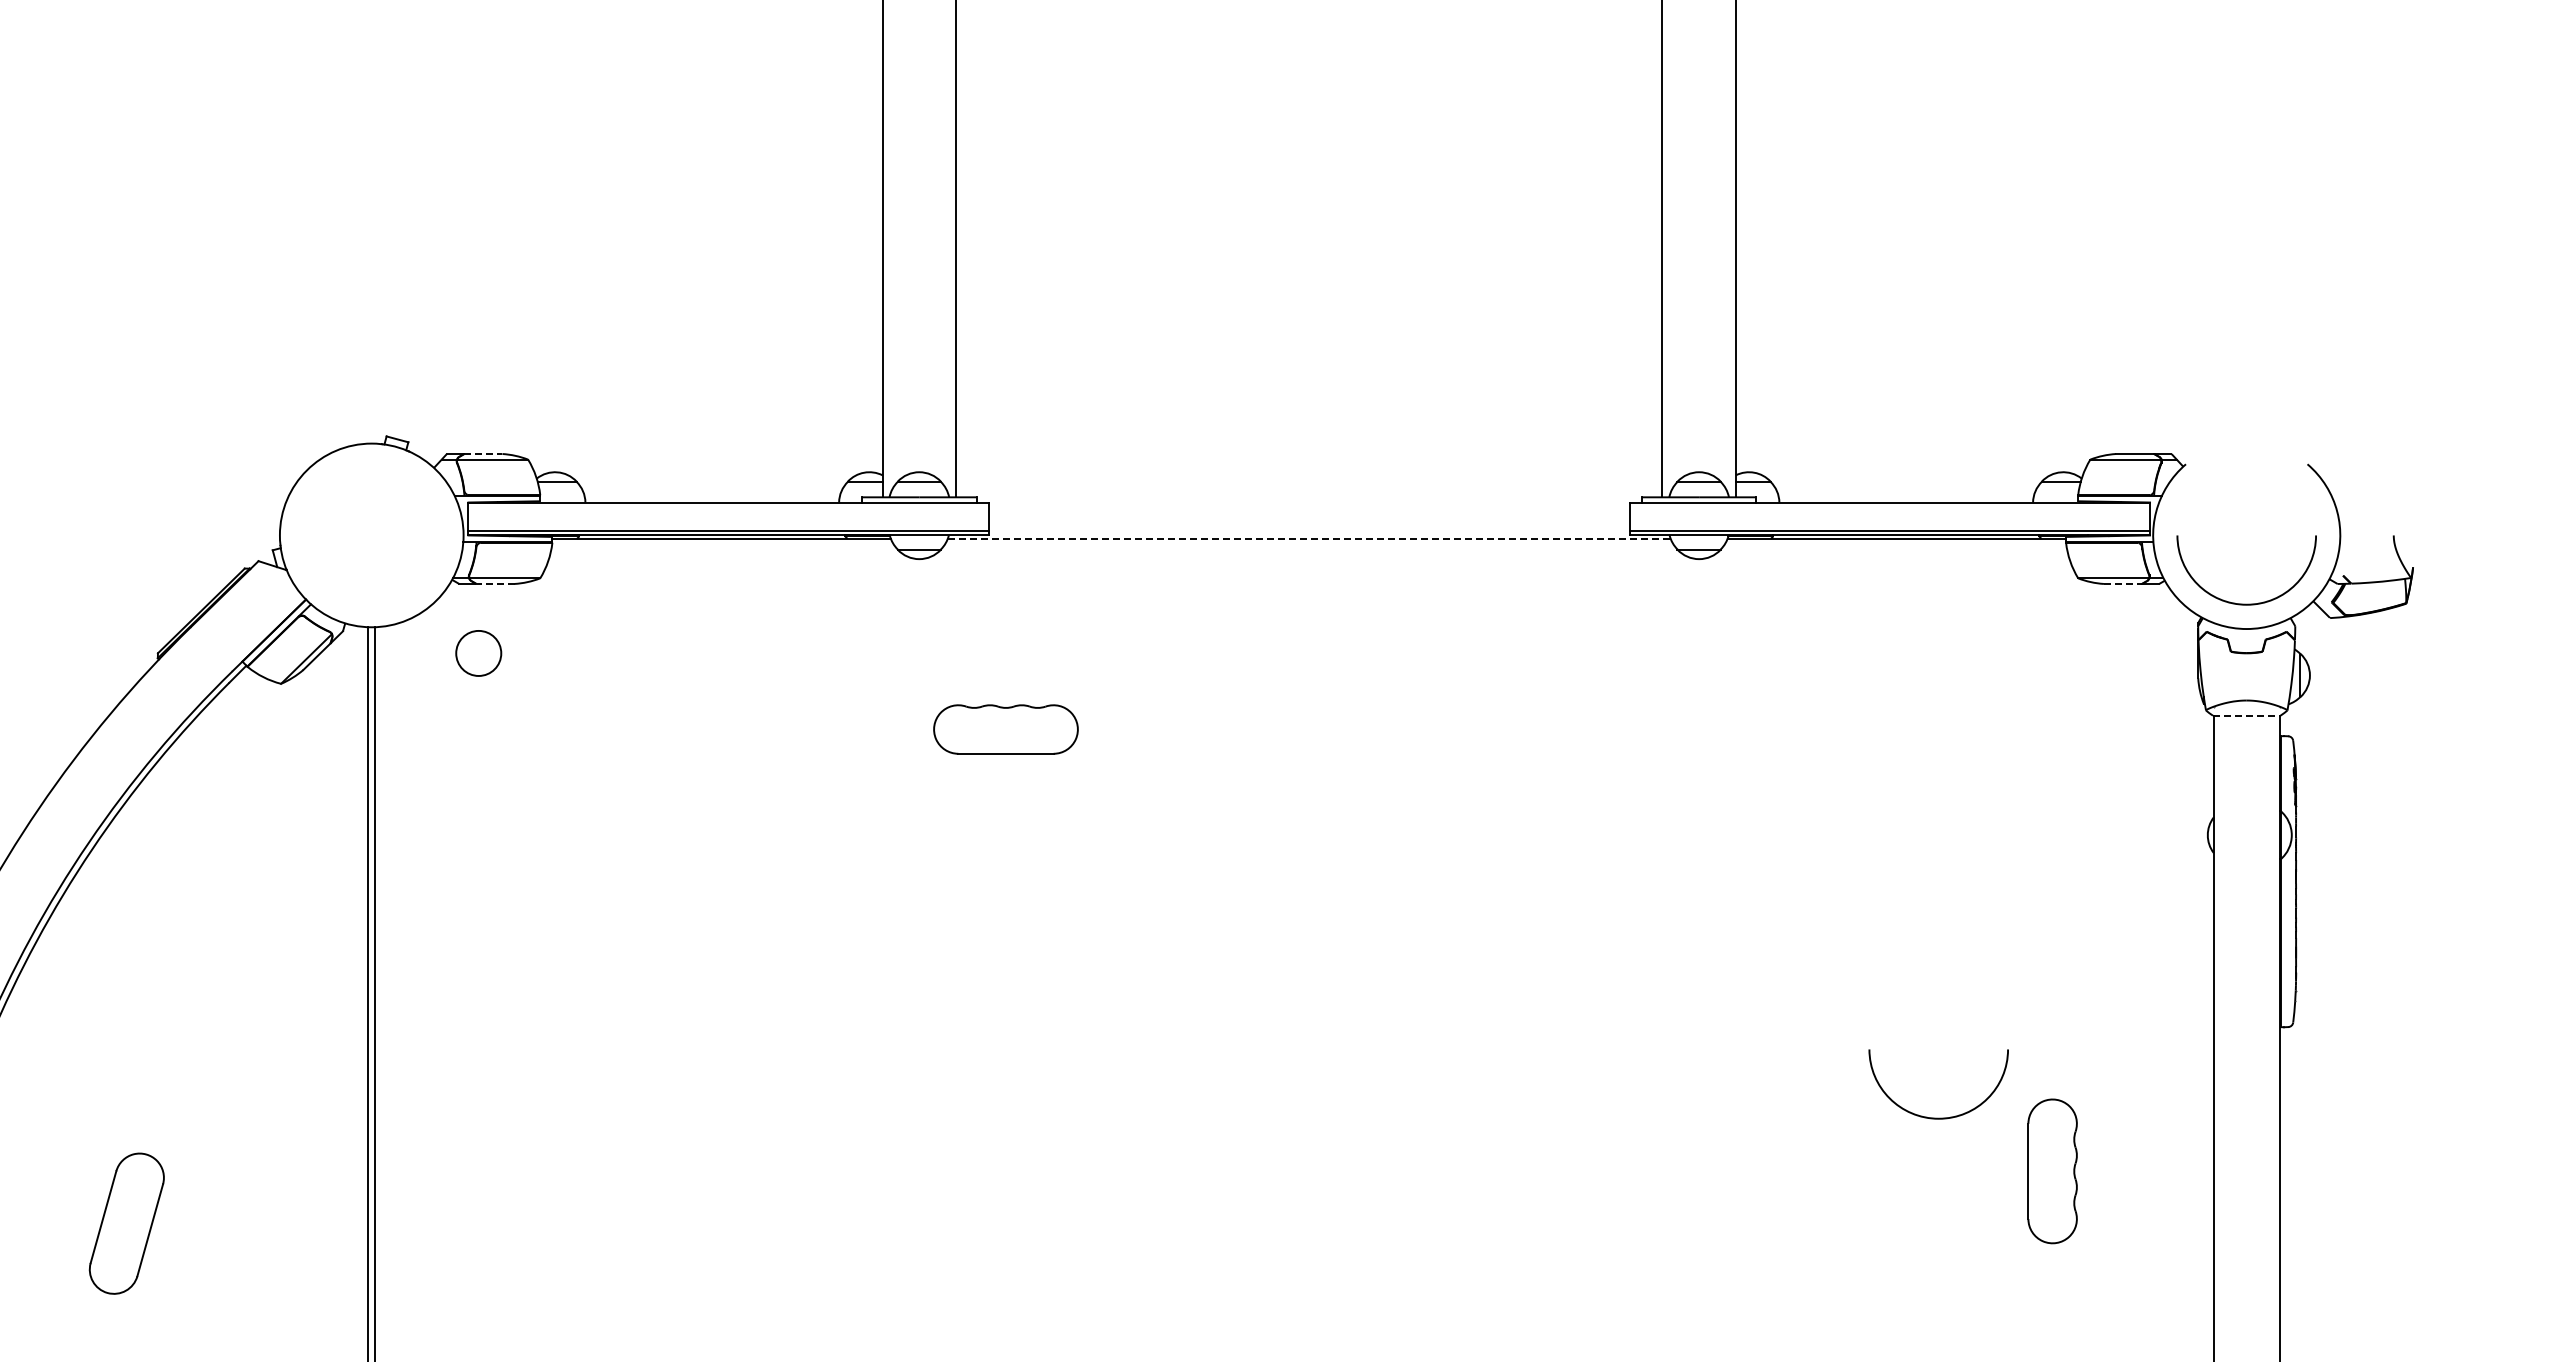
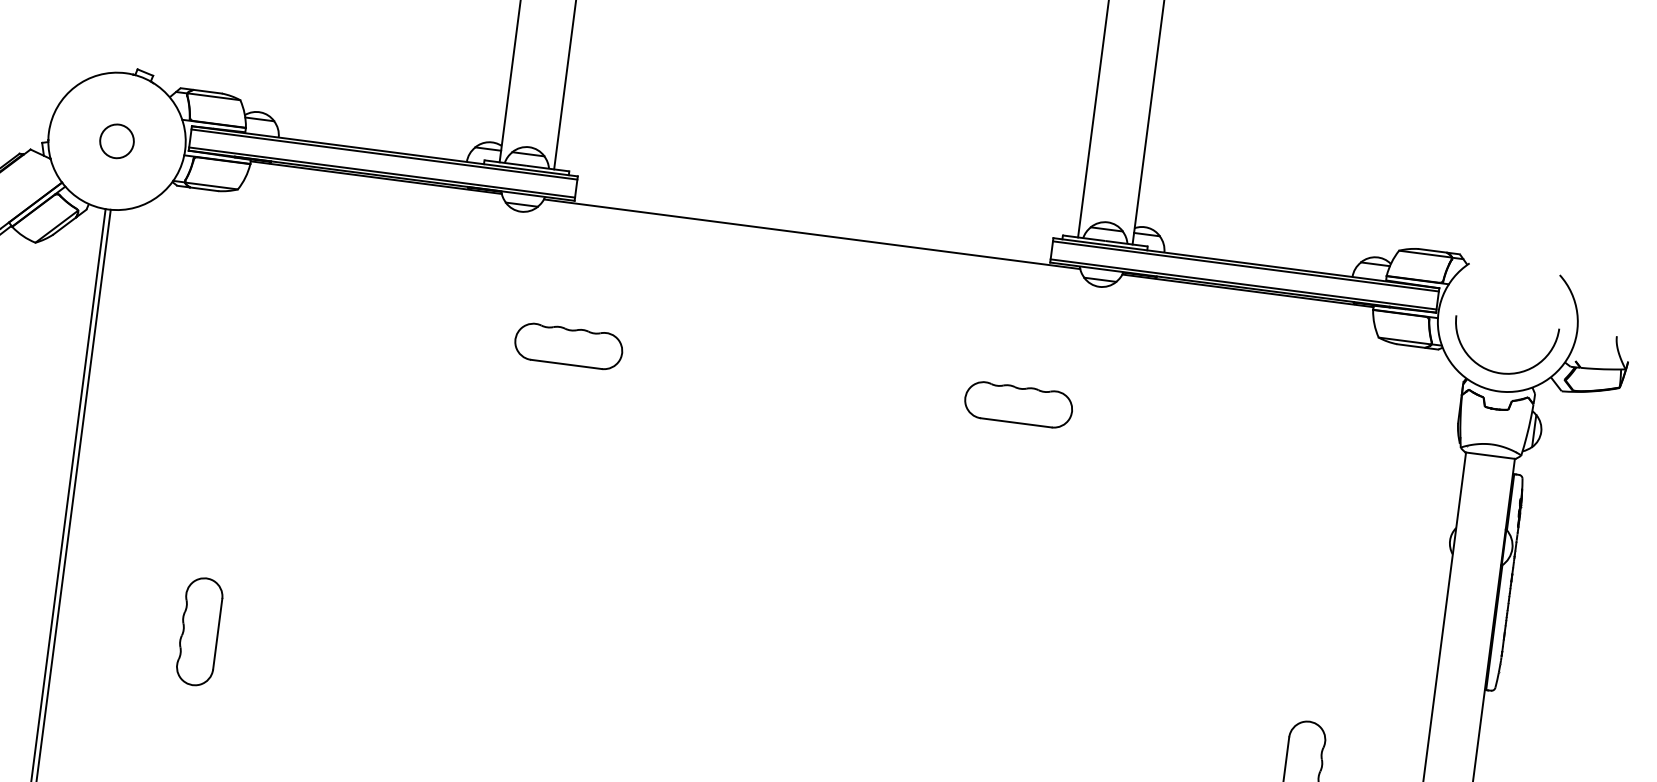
line: (483, 454) -> (207, 92), dashed -> solid
line: (728, 506) -> (384, 154), added
line: (1889, 506) -> (1245, 266), added
line: (1309, 538) -> (812, 233), dashed -> solid
line: (495, 583) -> (204, 188), dashed -> solid
line: (2122, 583) -> (1411, 345), dashed -> solid
circle: (478, 653) -> (116, 141), moved
line: (2246, 715) -> (1490, 455), dashed -> solid
part: (1612, 729) -> (1018, 404), added
arc: (1938, 1117) -> (1223, 724), removed
part: (565, 1171) -> (199, 631), added

